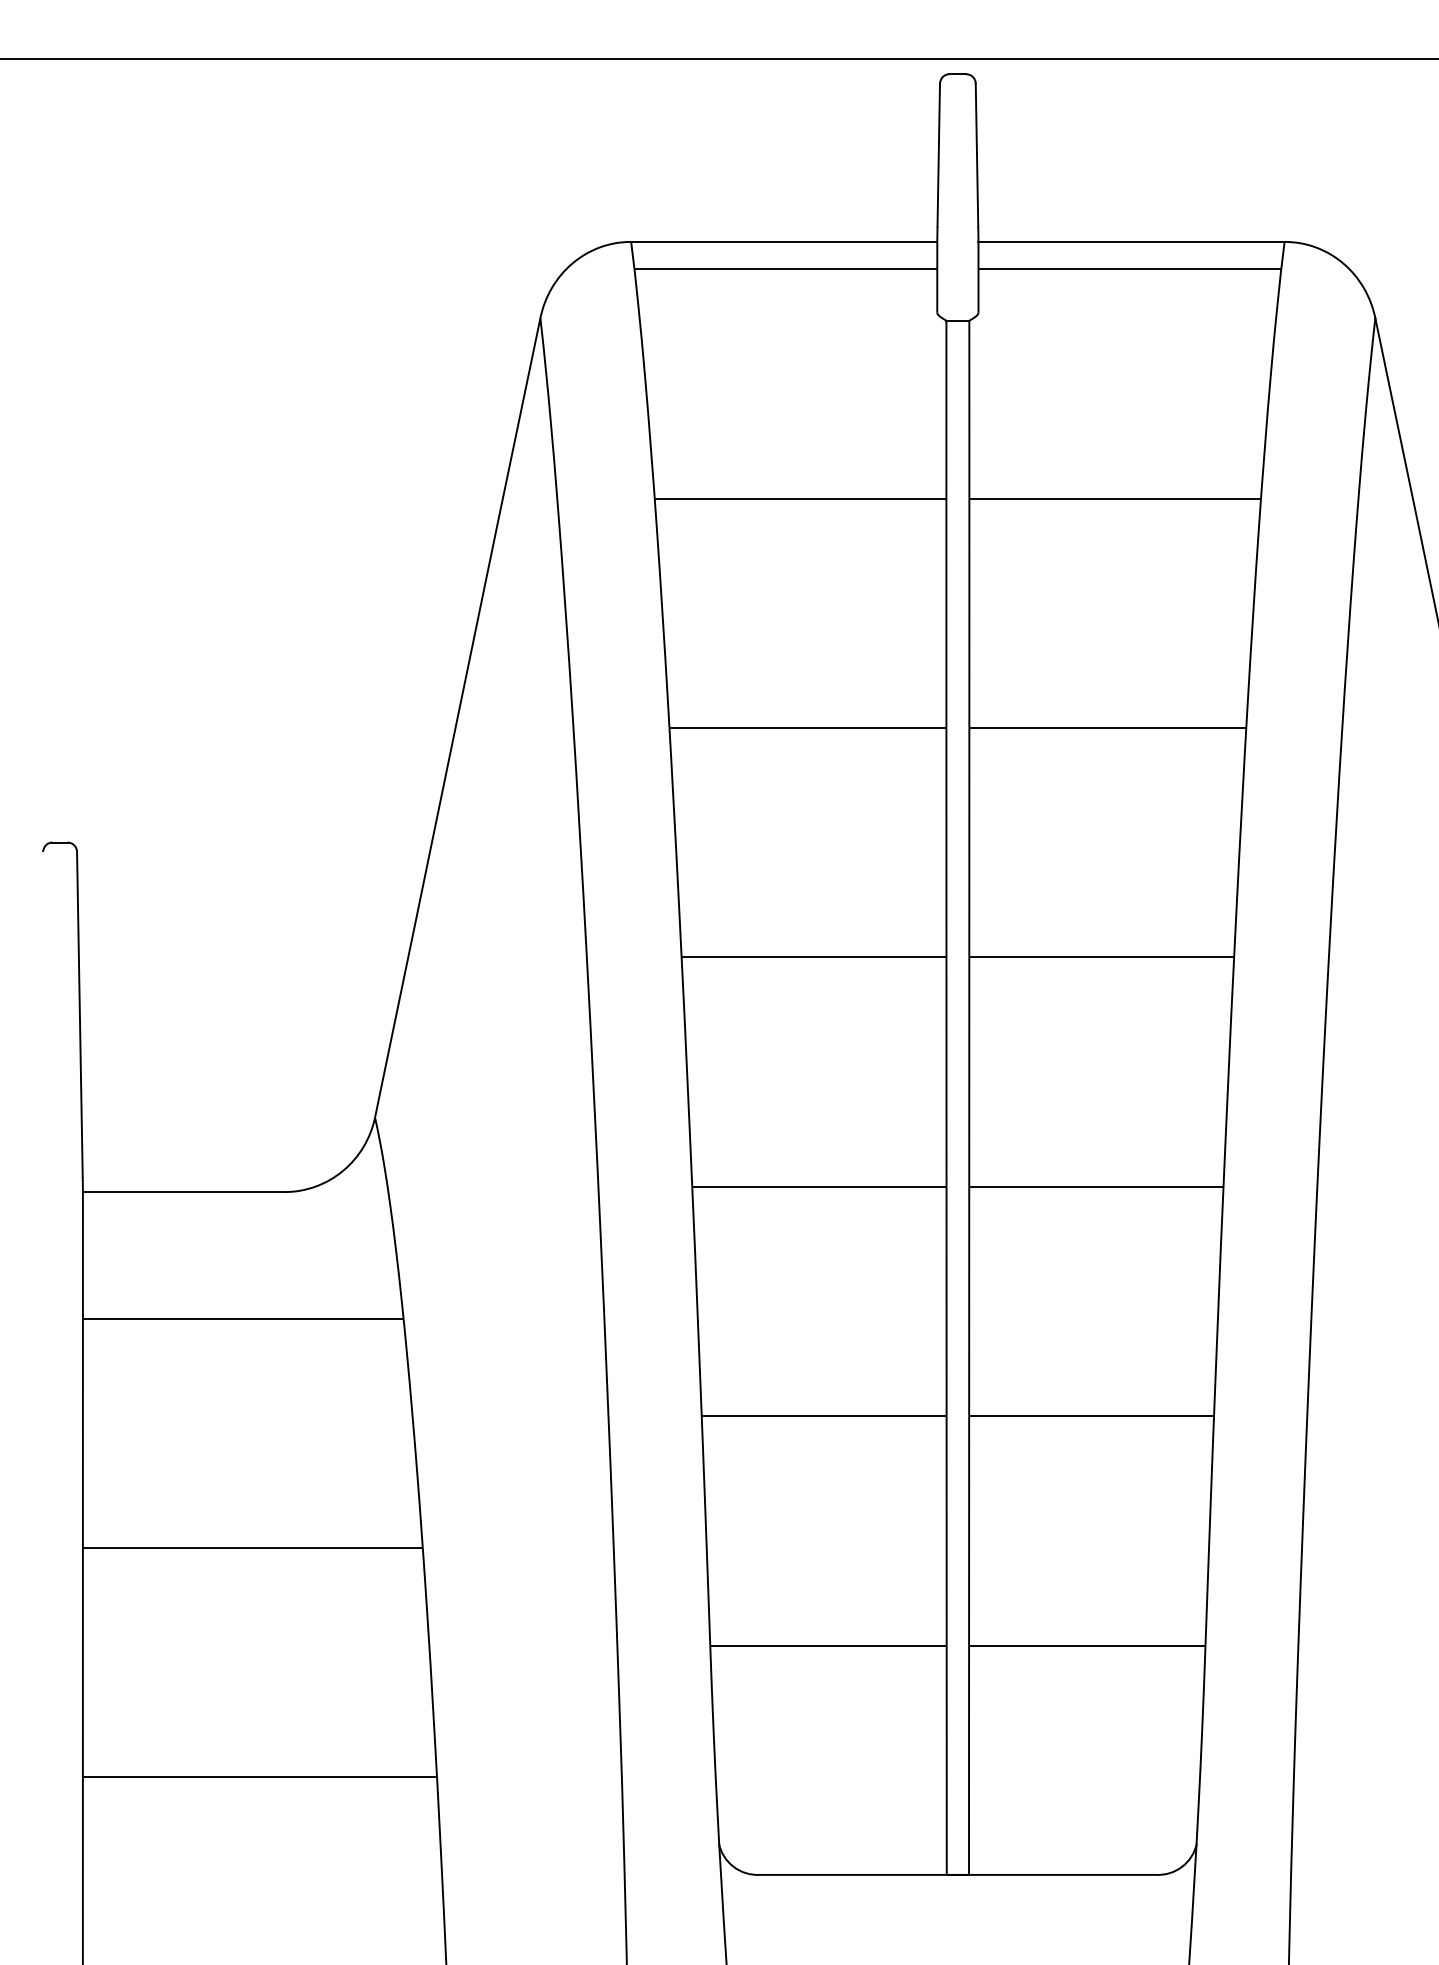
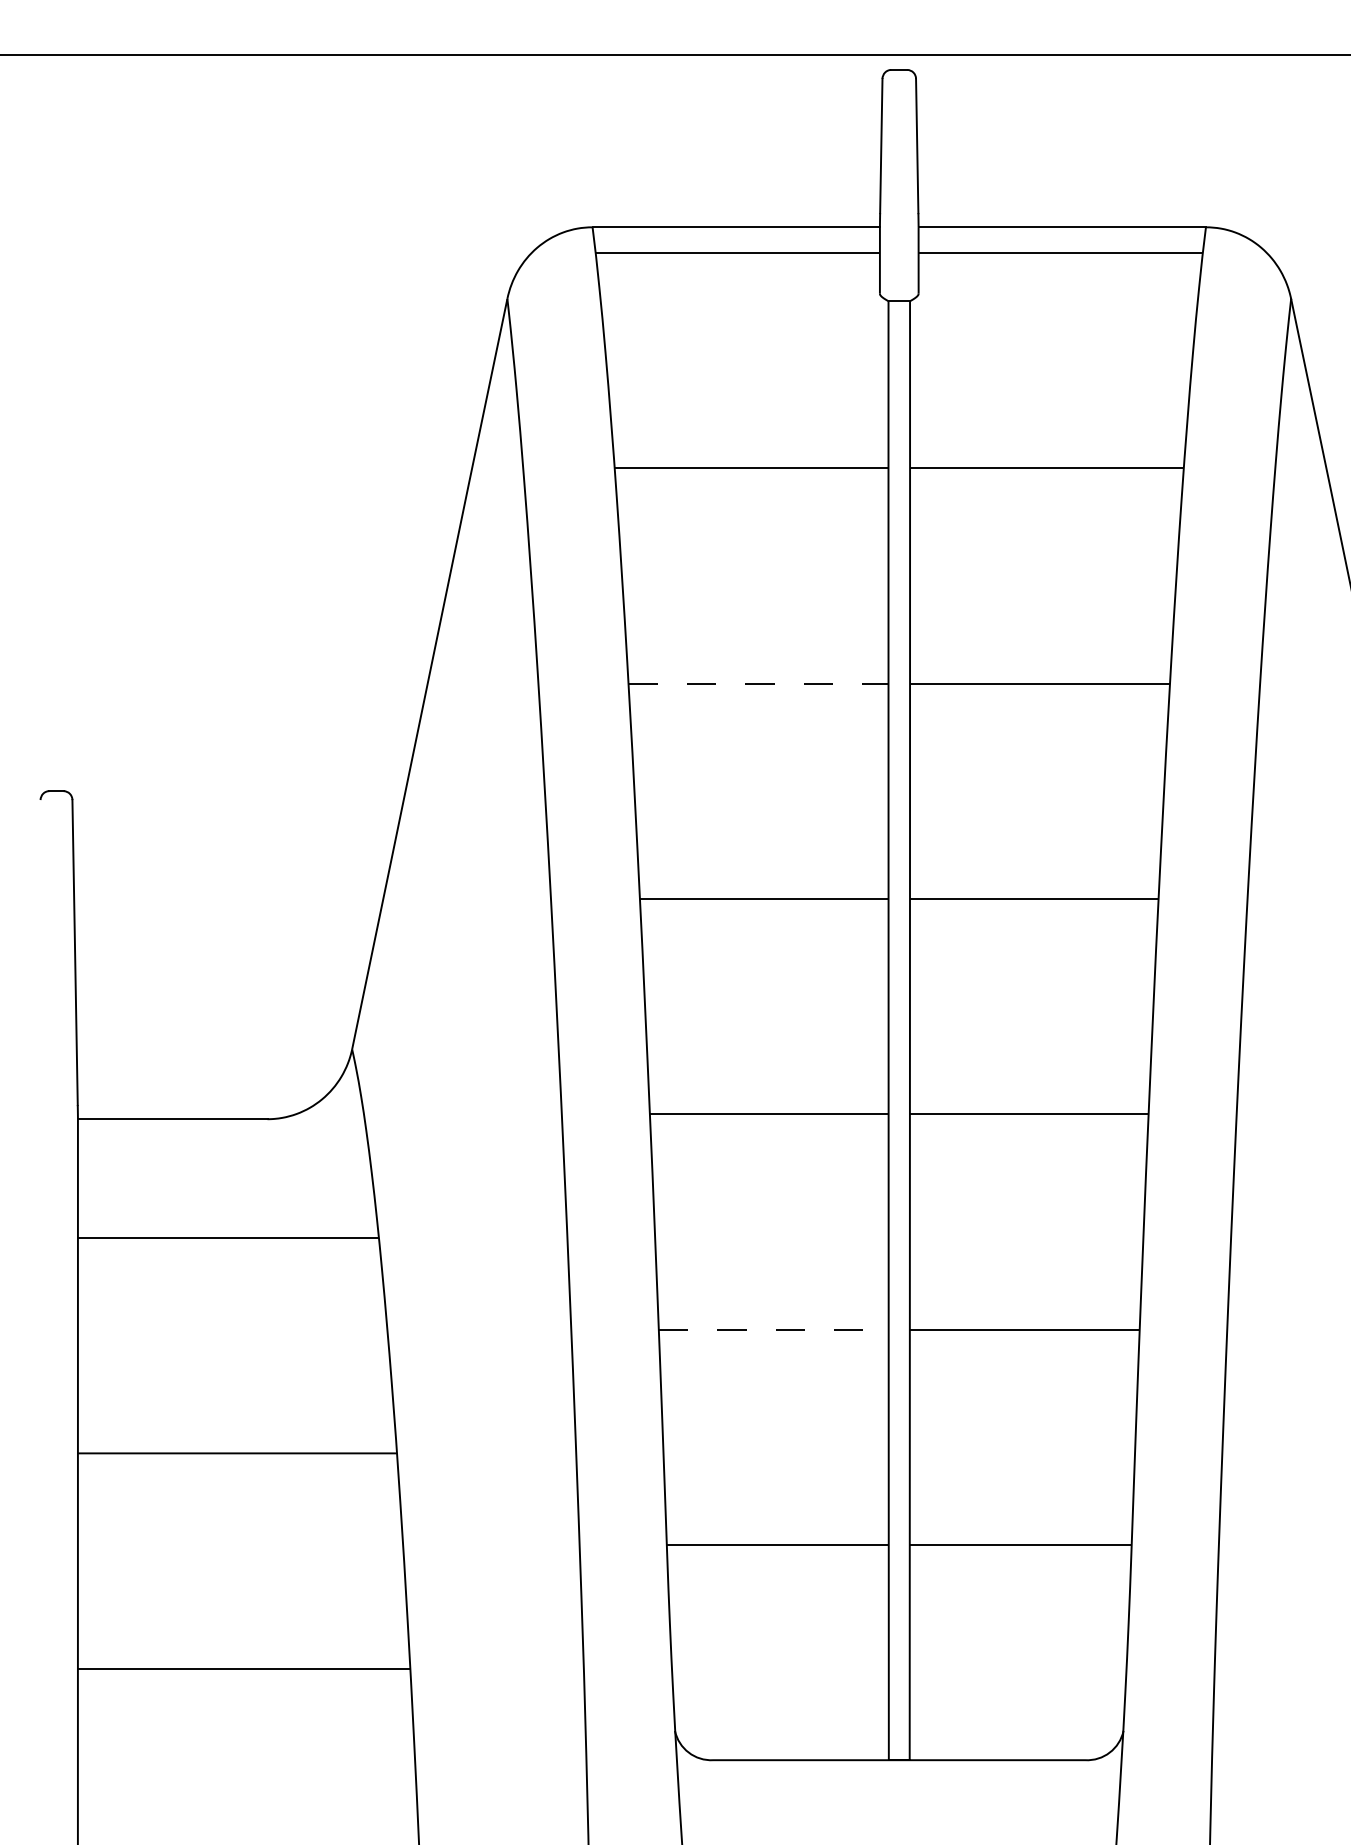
line: (807, 727) -> (758, 683), solid -> dashed
line: (823, 1416) -> (773, 1329), solid -> dashed

